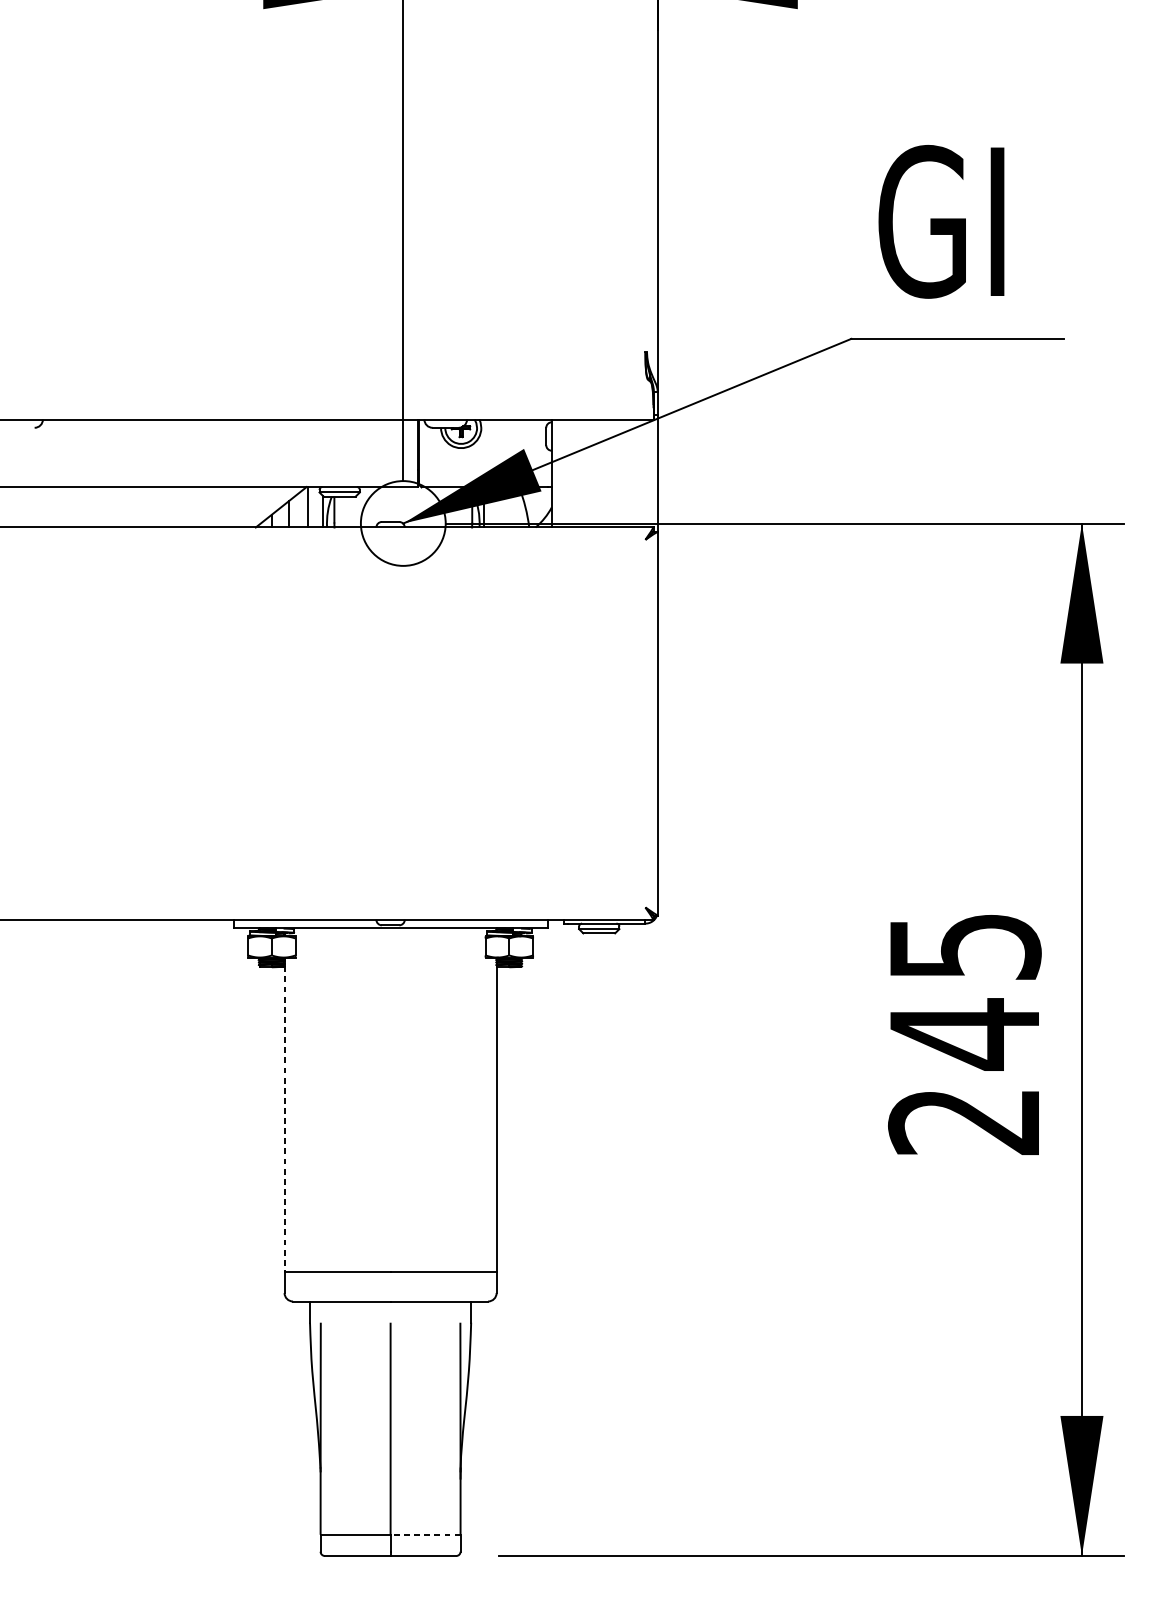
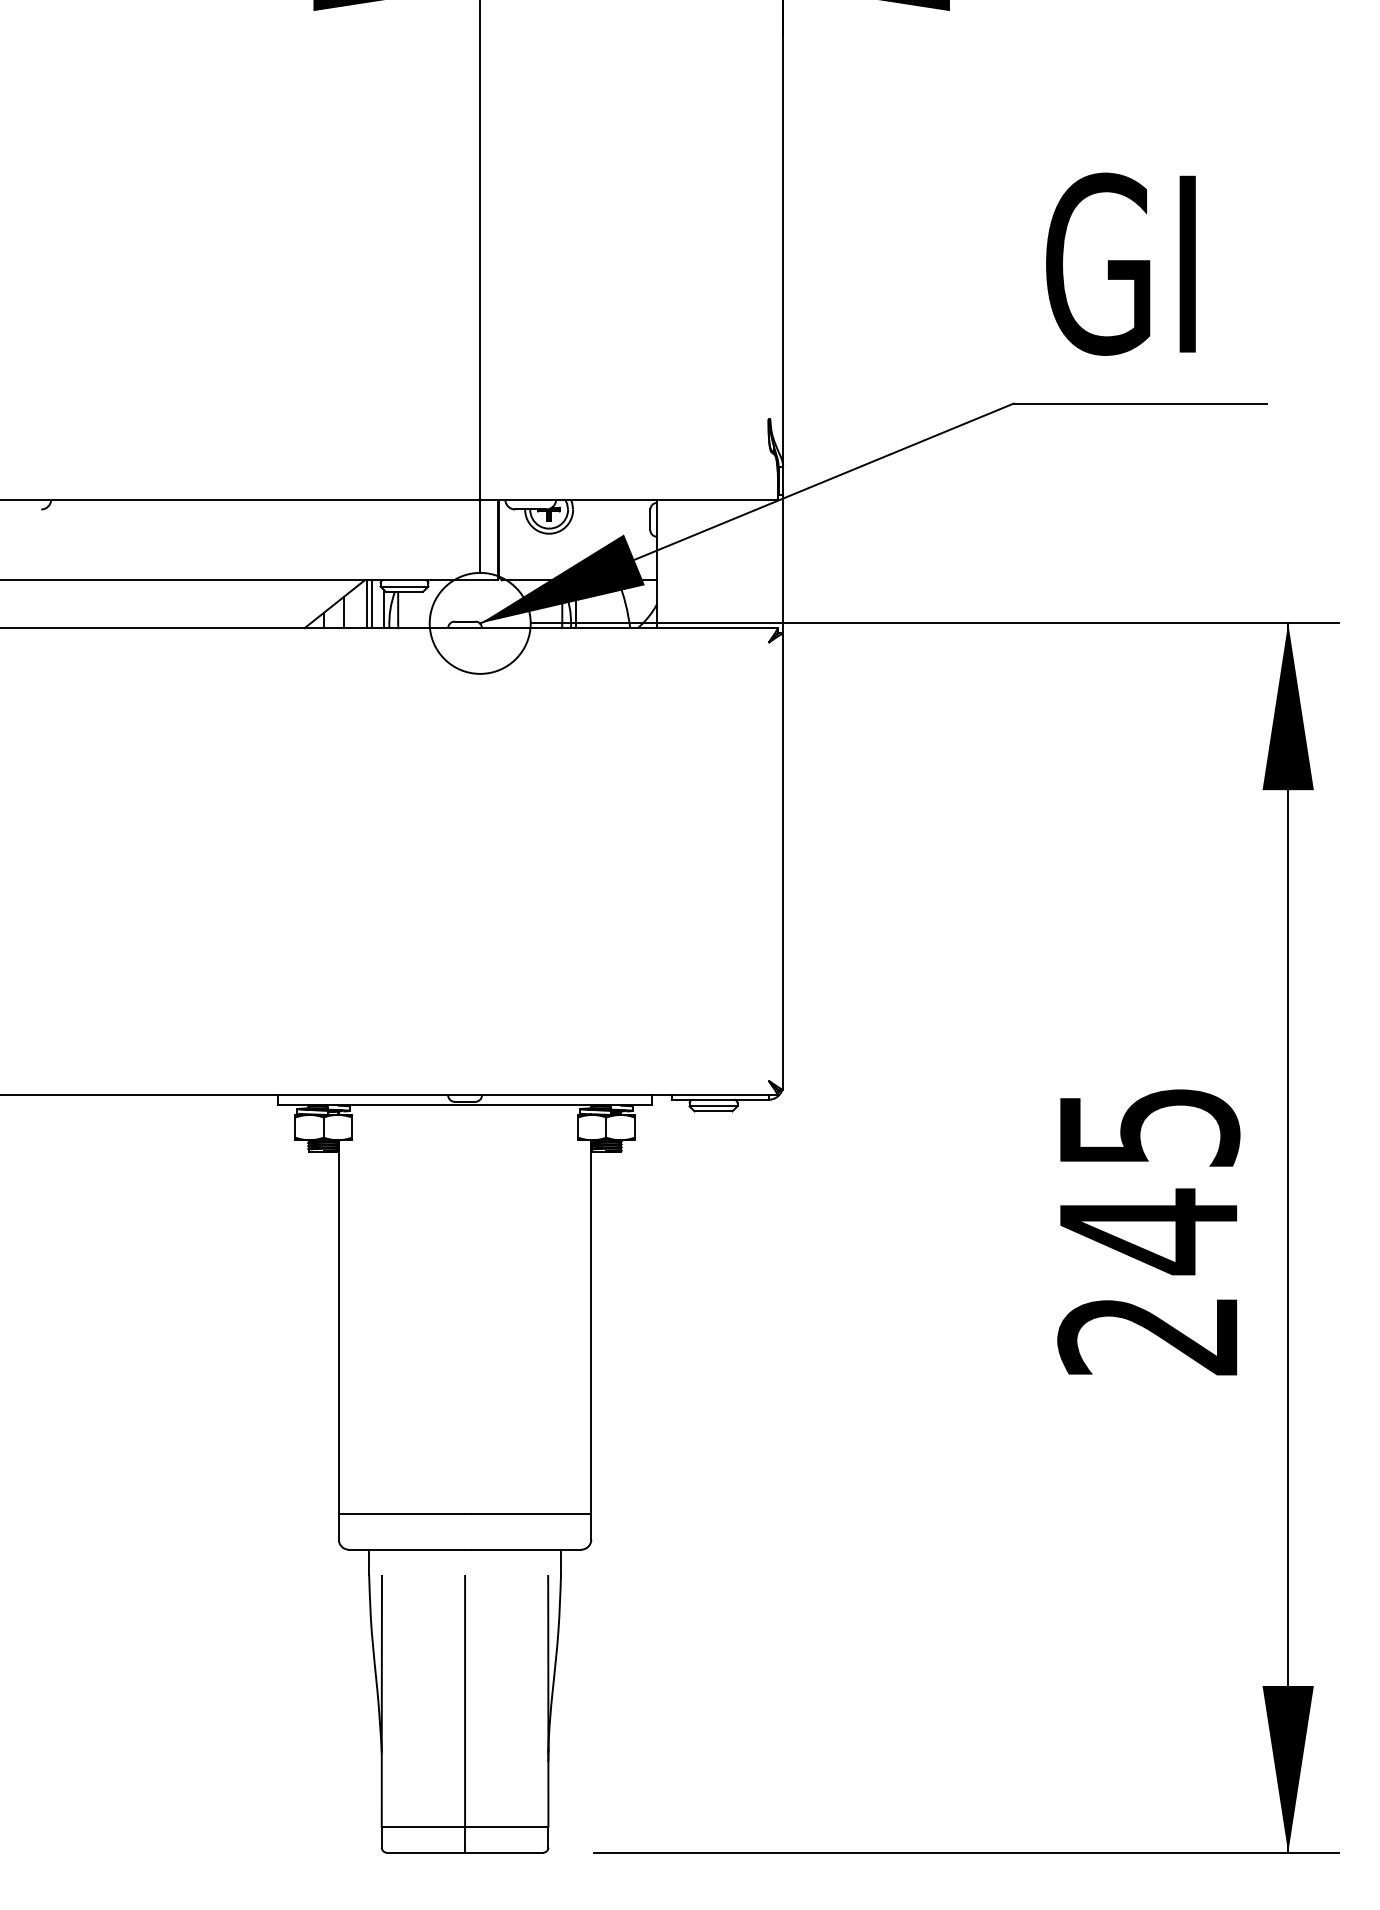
line: (311, 506) -> (371, 603), added
line: (284, 1119) -> (338, 1332), dashed -> solid
line: (425, 1534) -> (506, 1827), dashed -> solid

